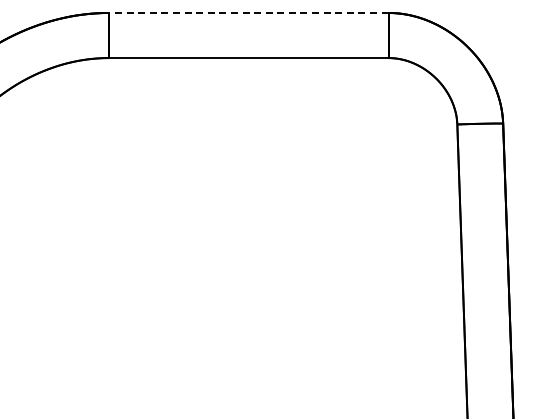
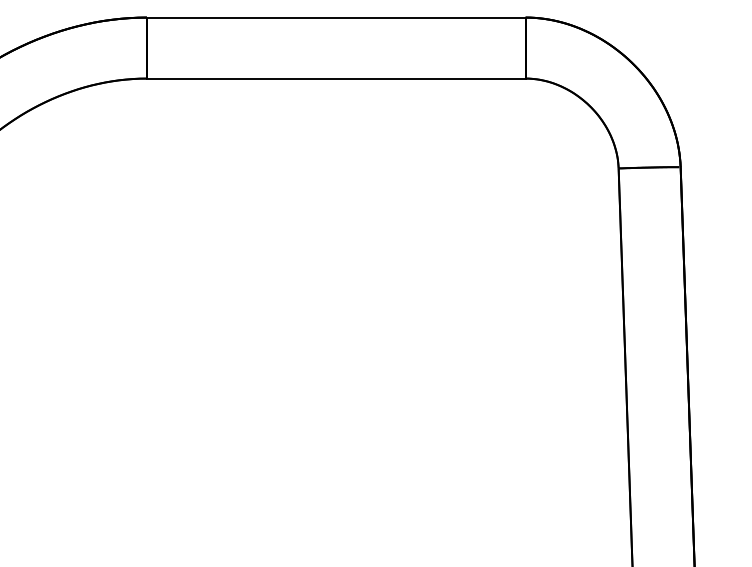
line: (248, 12) -> (336, 16), dashed -> solid

